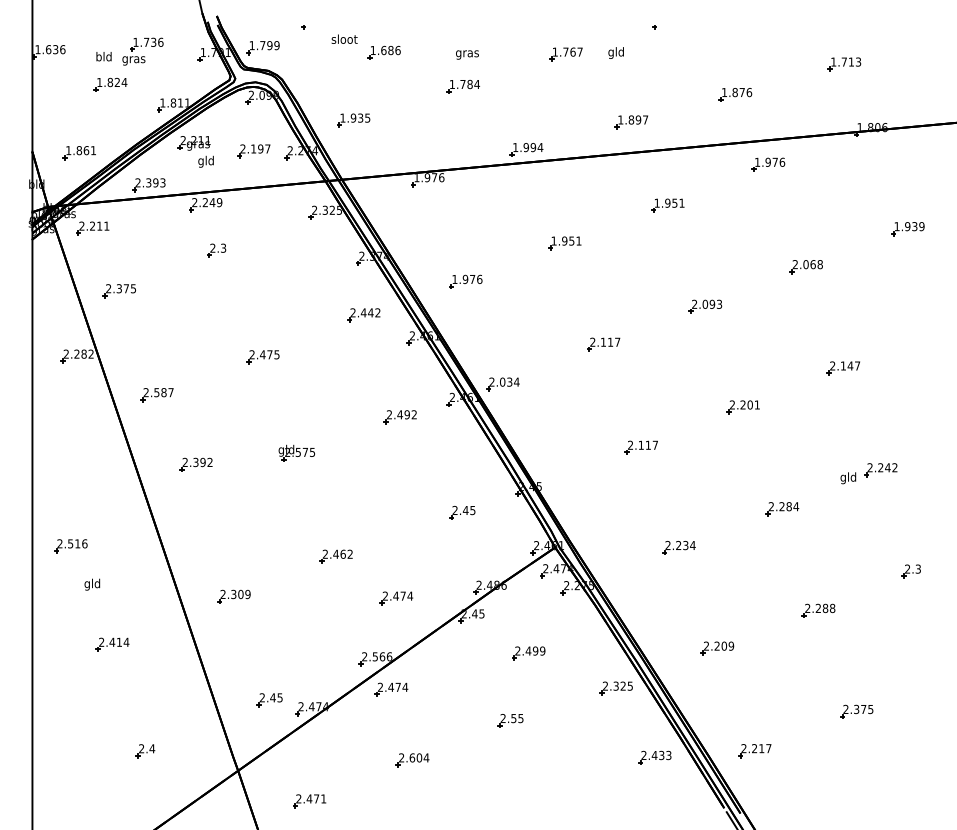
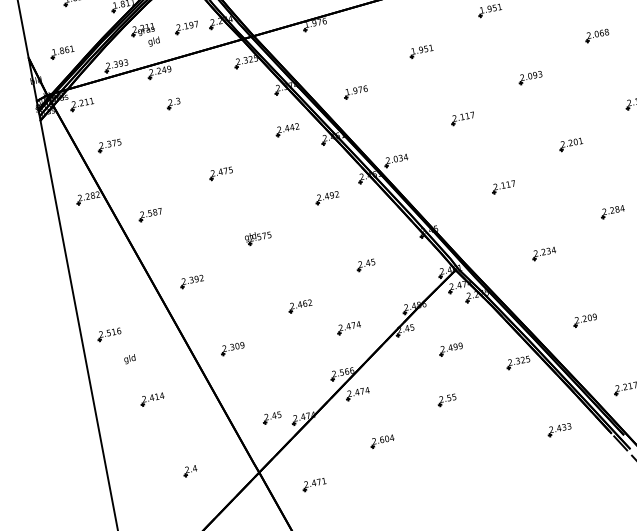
part: (195, 464) -> (191, 281), moved
part: (462, 512) -> (366, 264), moved
part: (654, 757) -> (559, 429), moved

